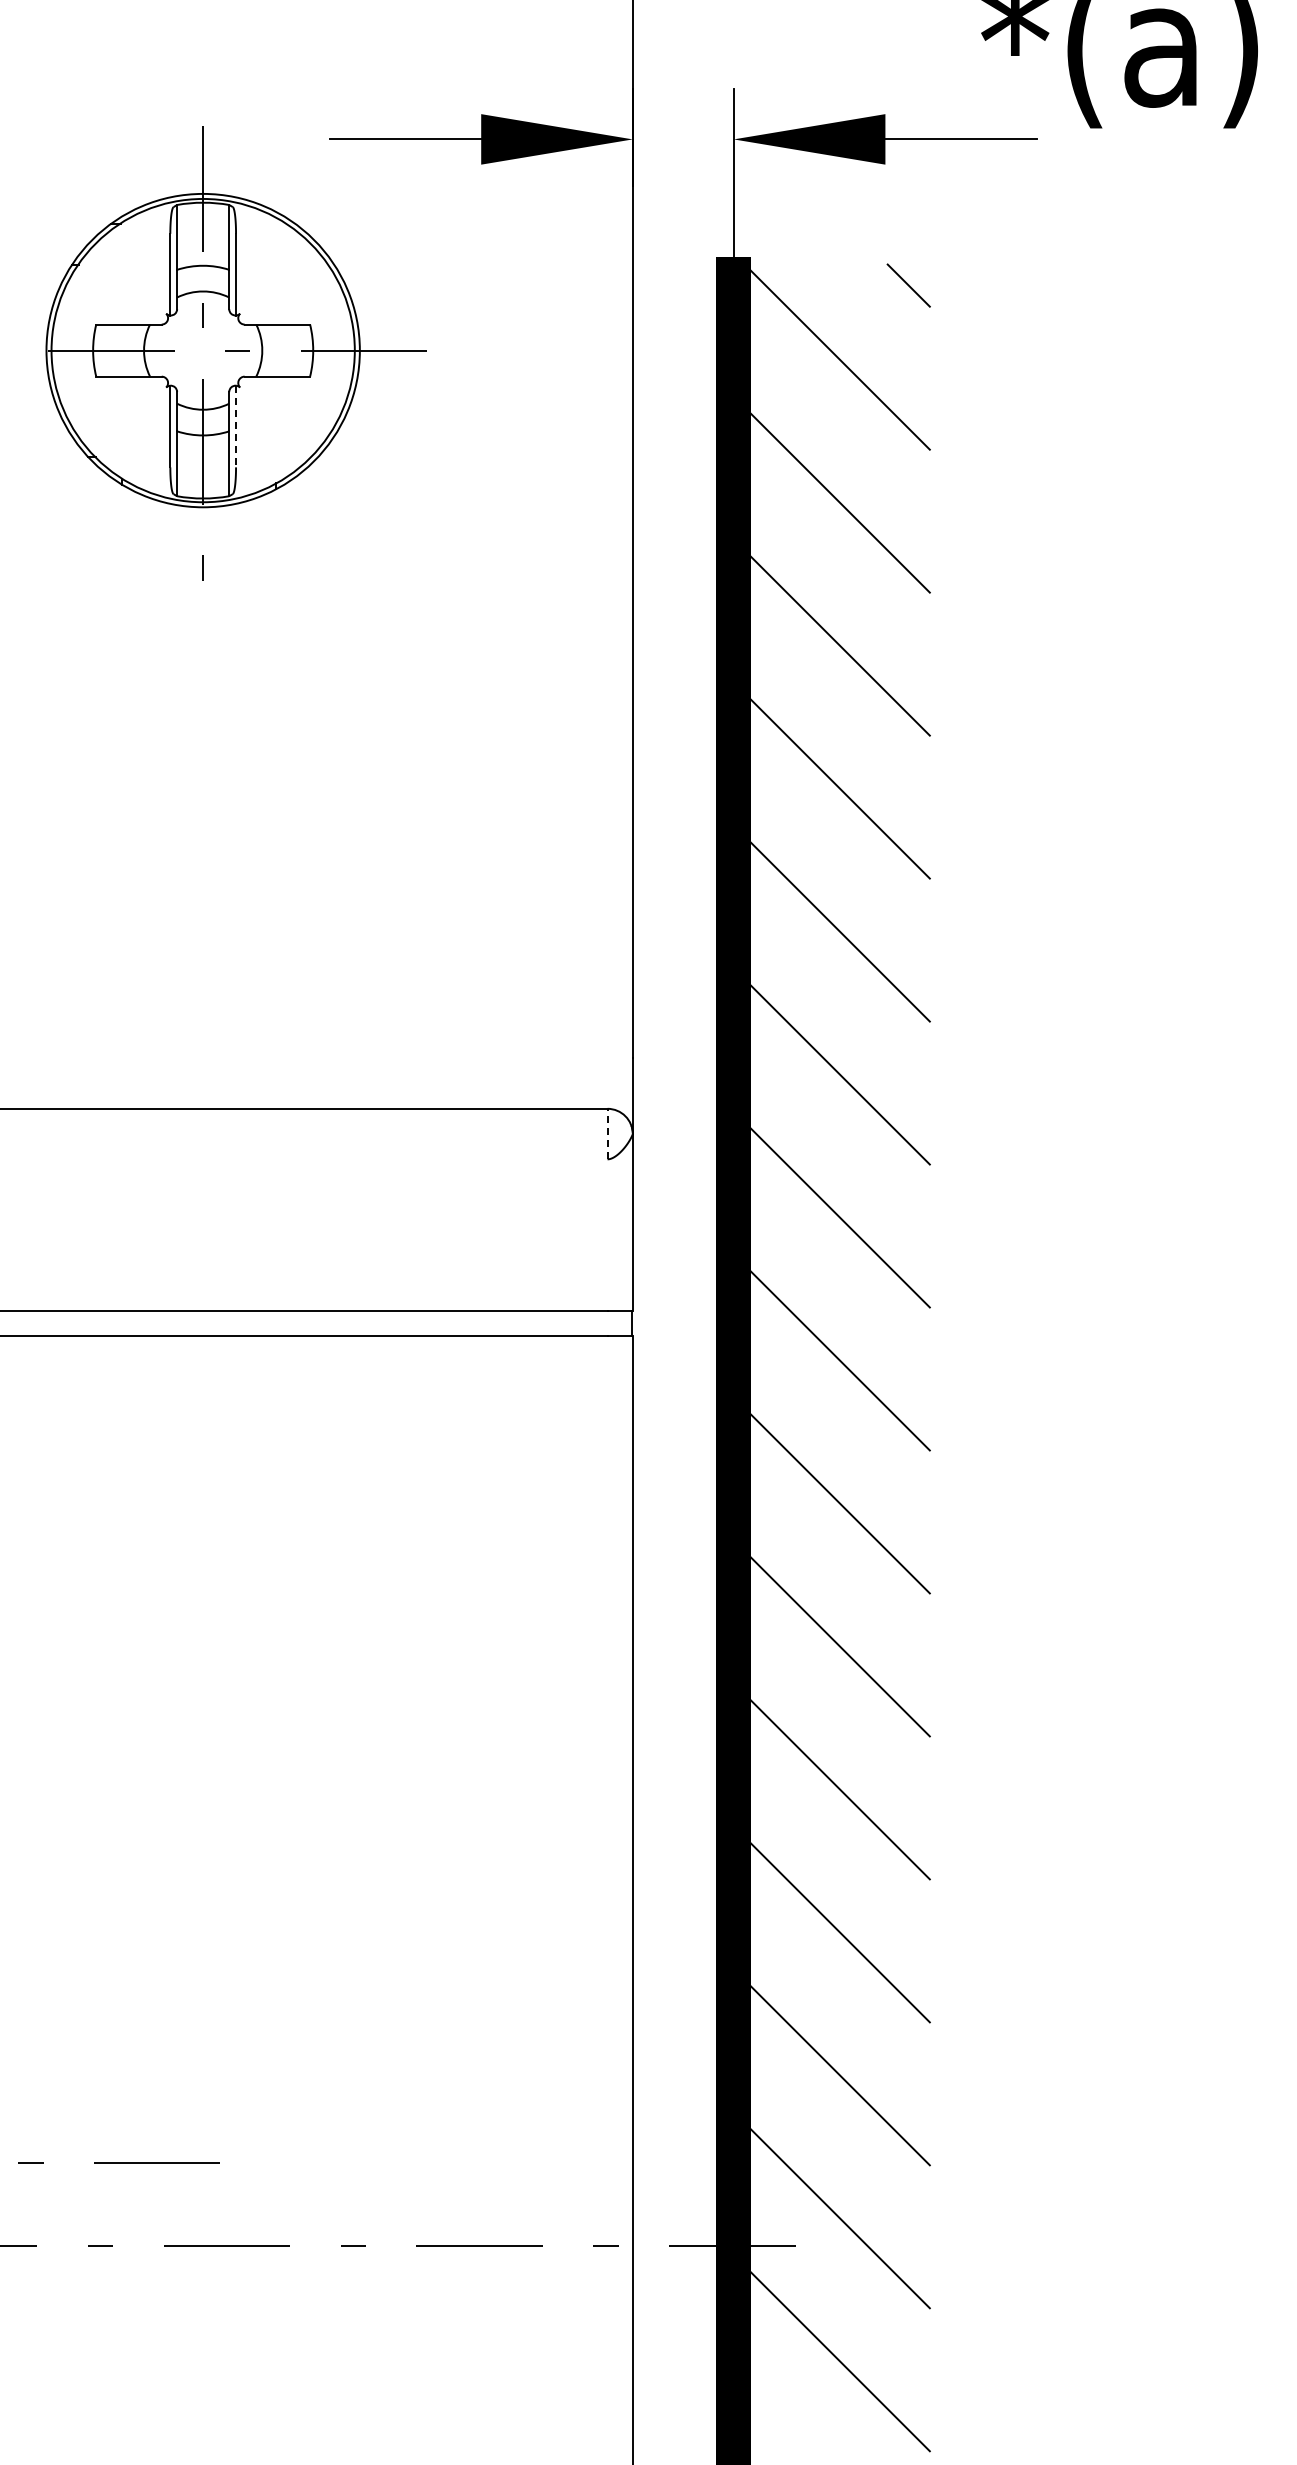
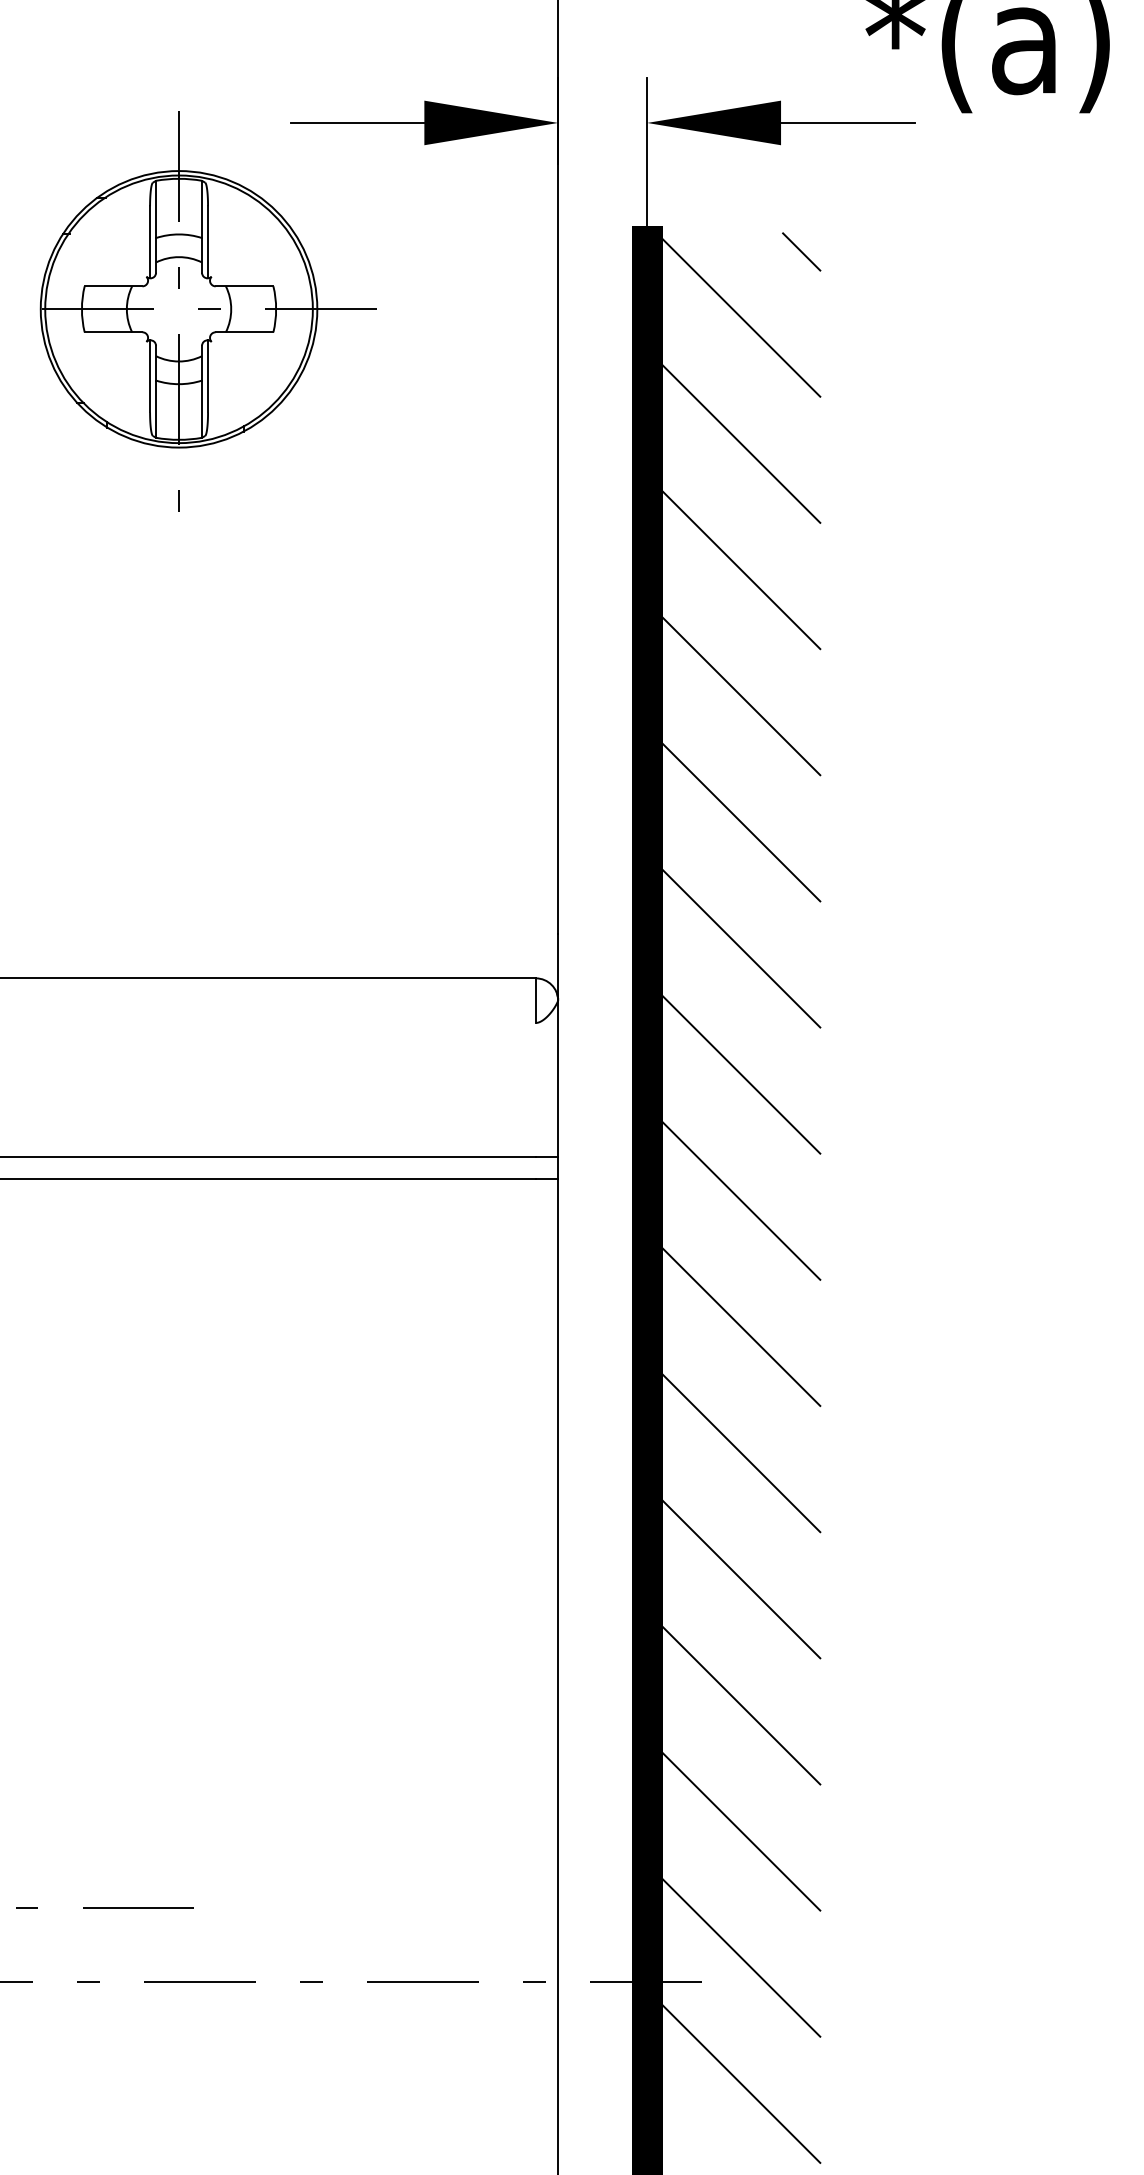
line: (236, 426) -> (208, 376), dashed -> solid
line: (607, 1133) -> (535, 1000), dashed -> solid

